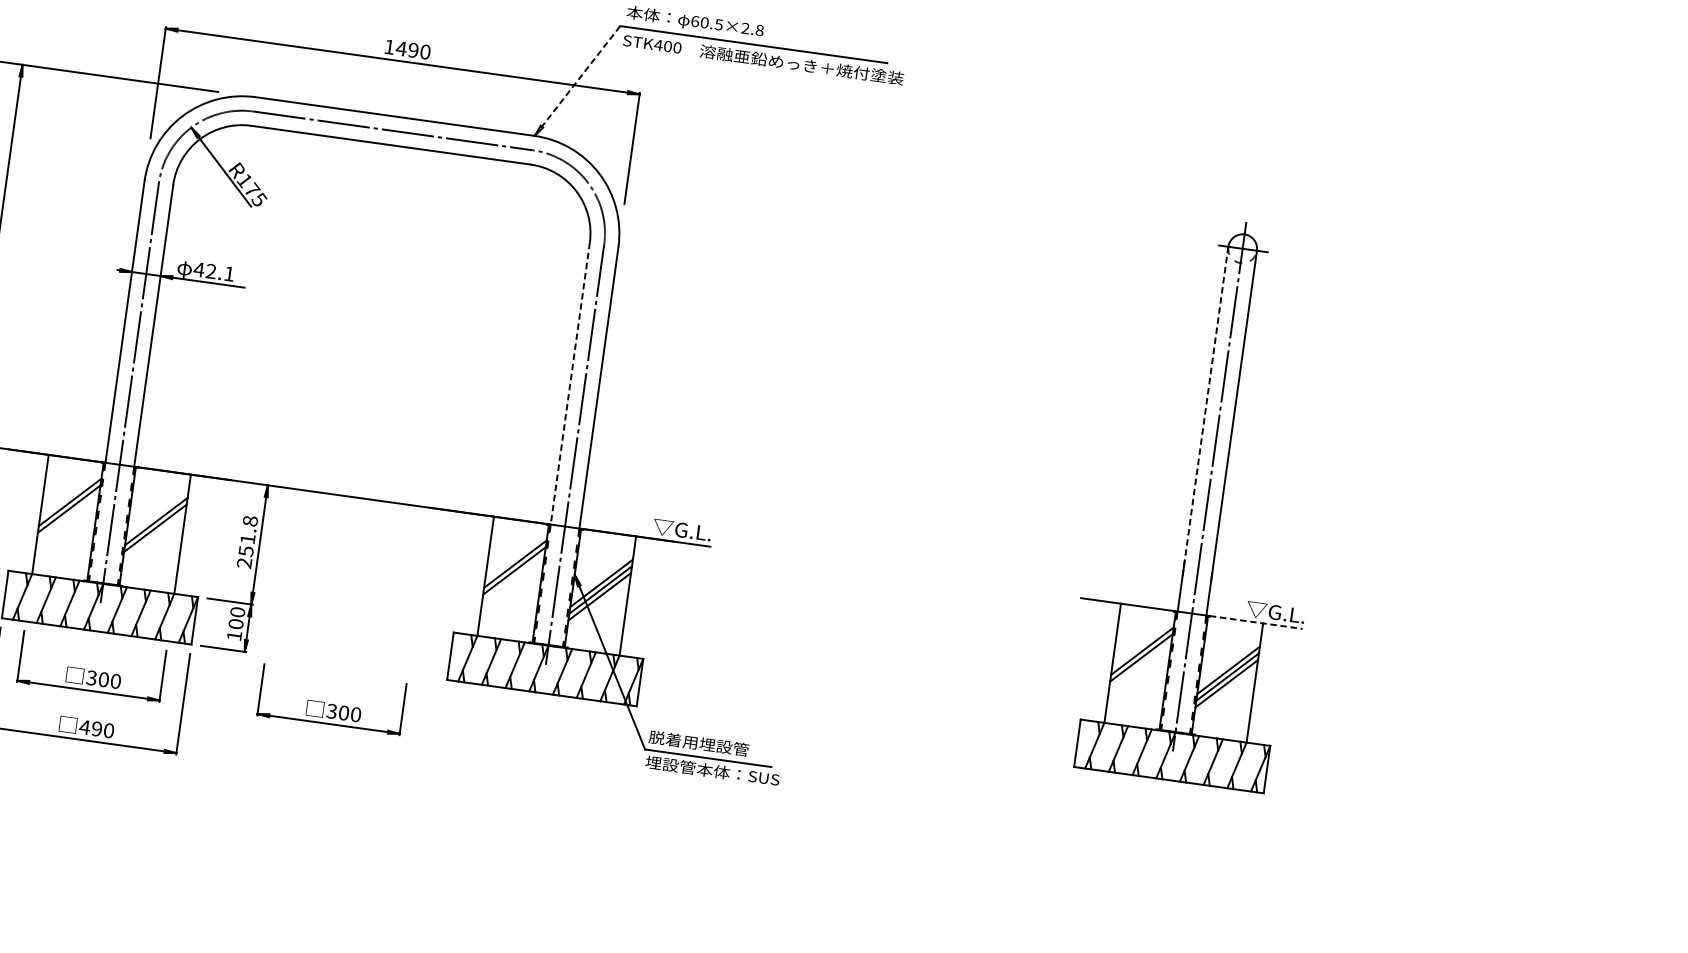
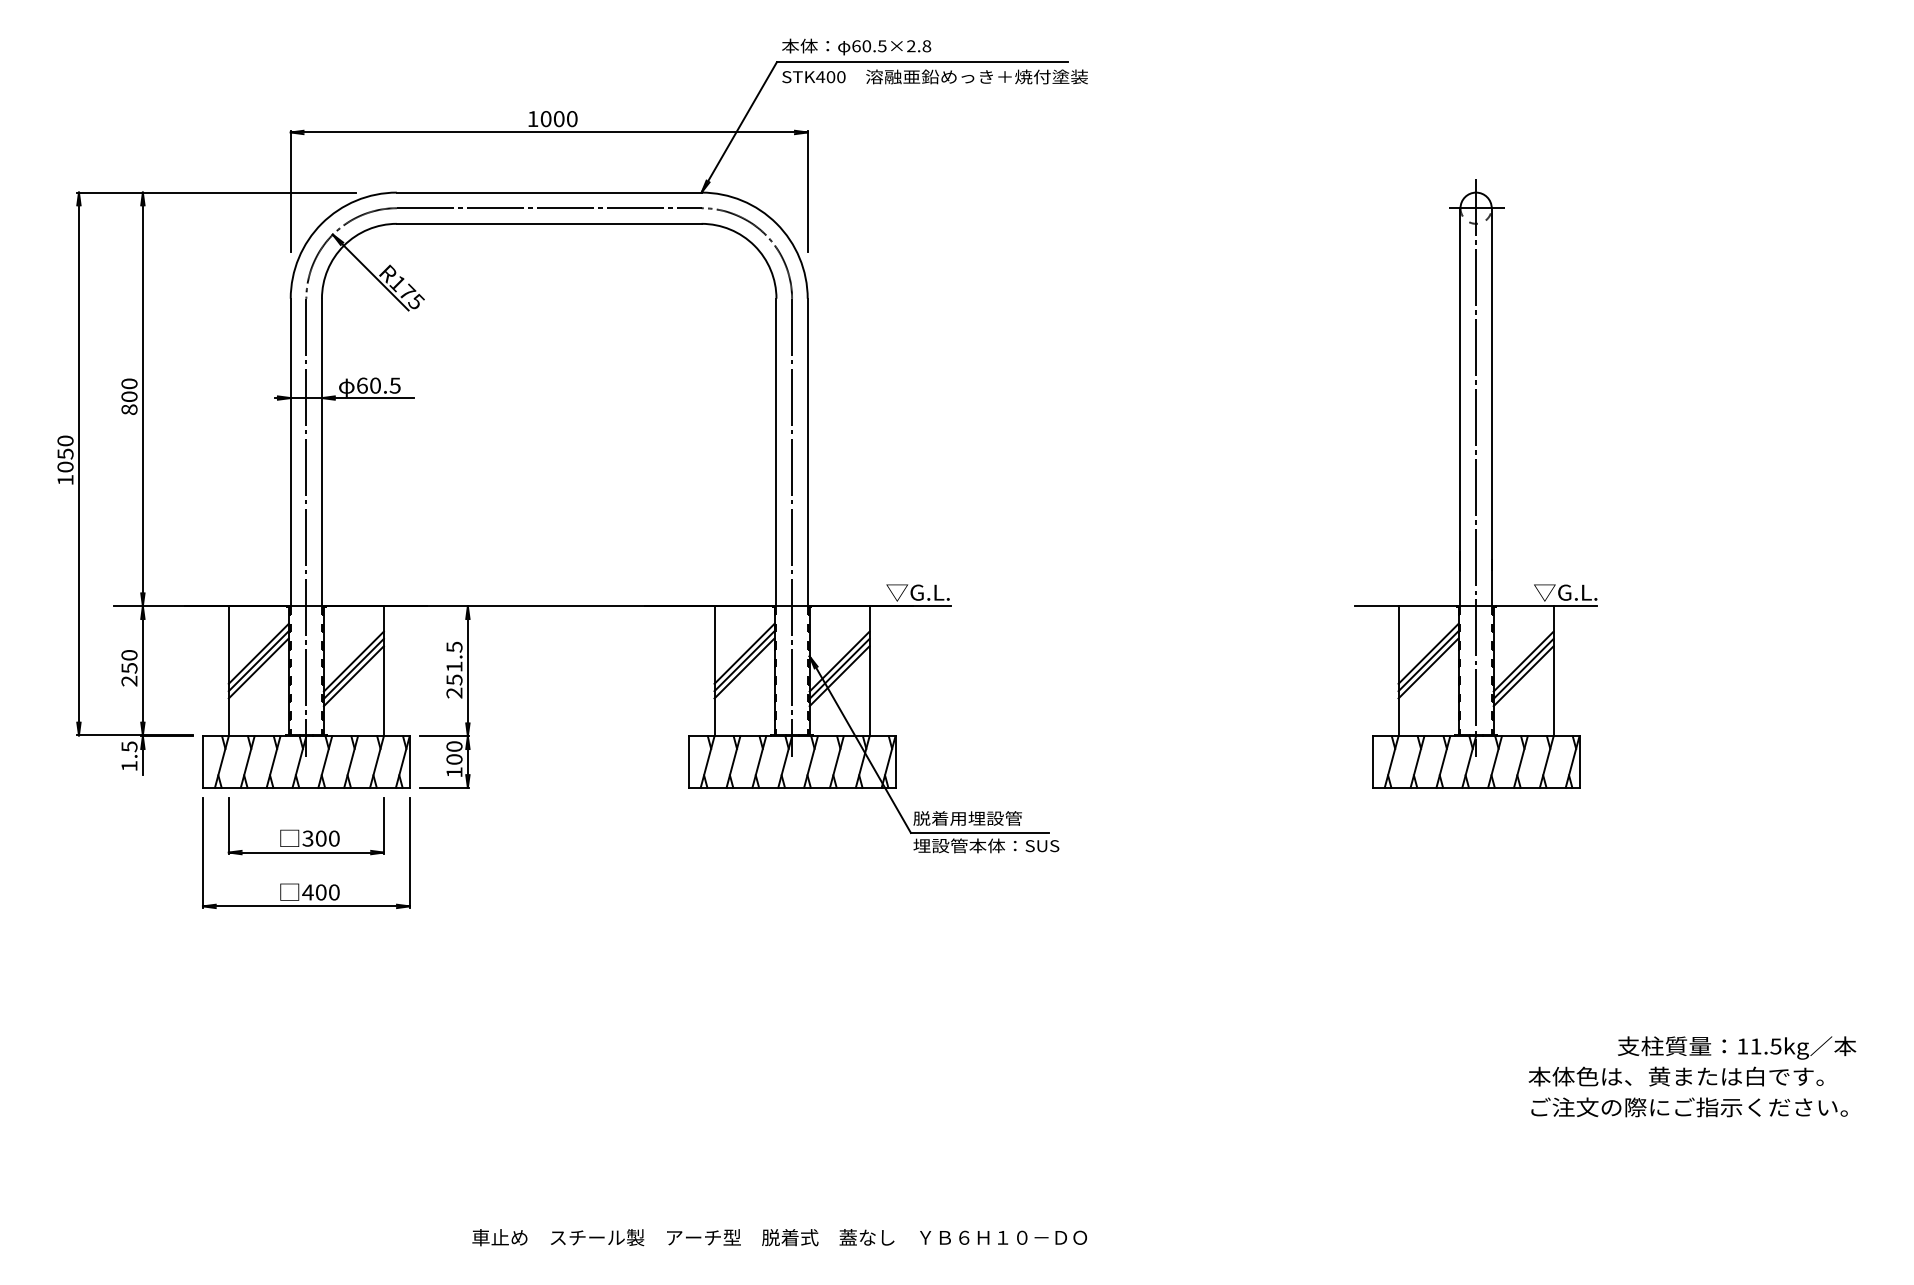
text: (407, 49) -> (552, 119), 1490 -> 1000
line: (577, 81) -> (739, 127), dashed -> solid
text: (214, 271) -> (378, 385), 42.1 -> 60.5
line: (570, 383) -> (776, 452), dashed -> solid
line: (1205, 412) -> (1460, 388), dashed -> solid
line: (68, 515) -> (258, 668), added
text: (250, 520) -> (454, 646), 251.8 -> 251.5
line: (154, 535) -> (353, 676), added
line: (513, 577) -> (744, 668), added
line: (1256, 622) -> (1546, 606), dashed -> solid
line: (1140, 664) -> (1428, 668), added
part: (331, 699) -> (567, 826), removed
text: (96, 729) -> (320, 892), 490 -> 400

